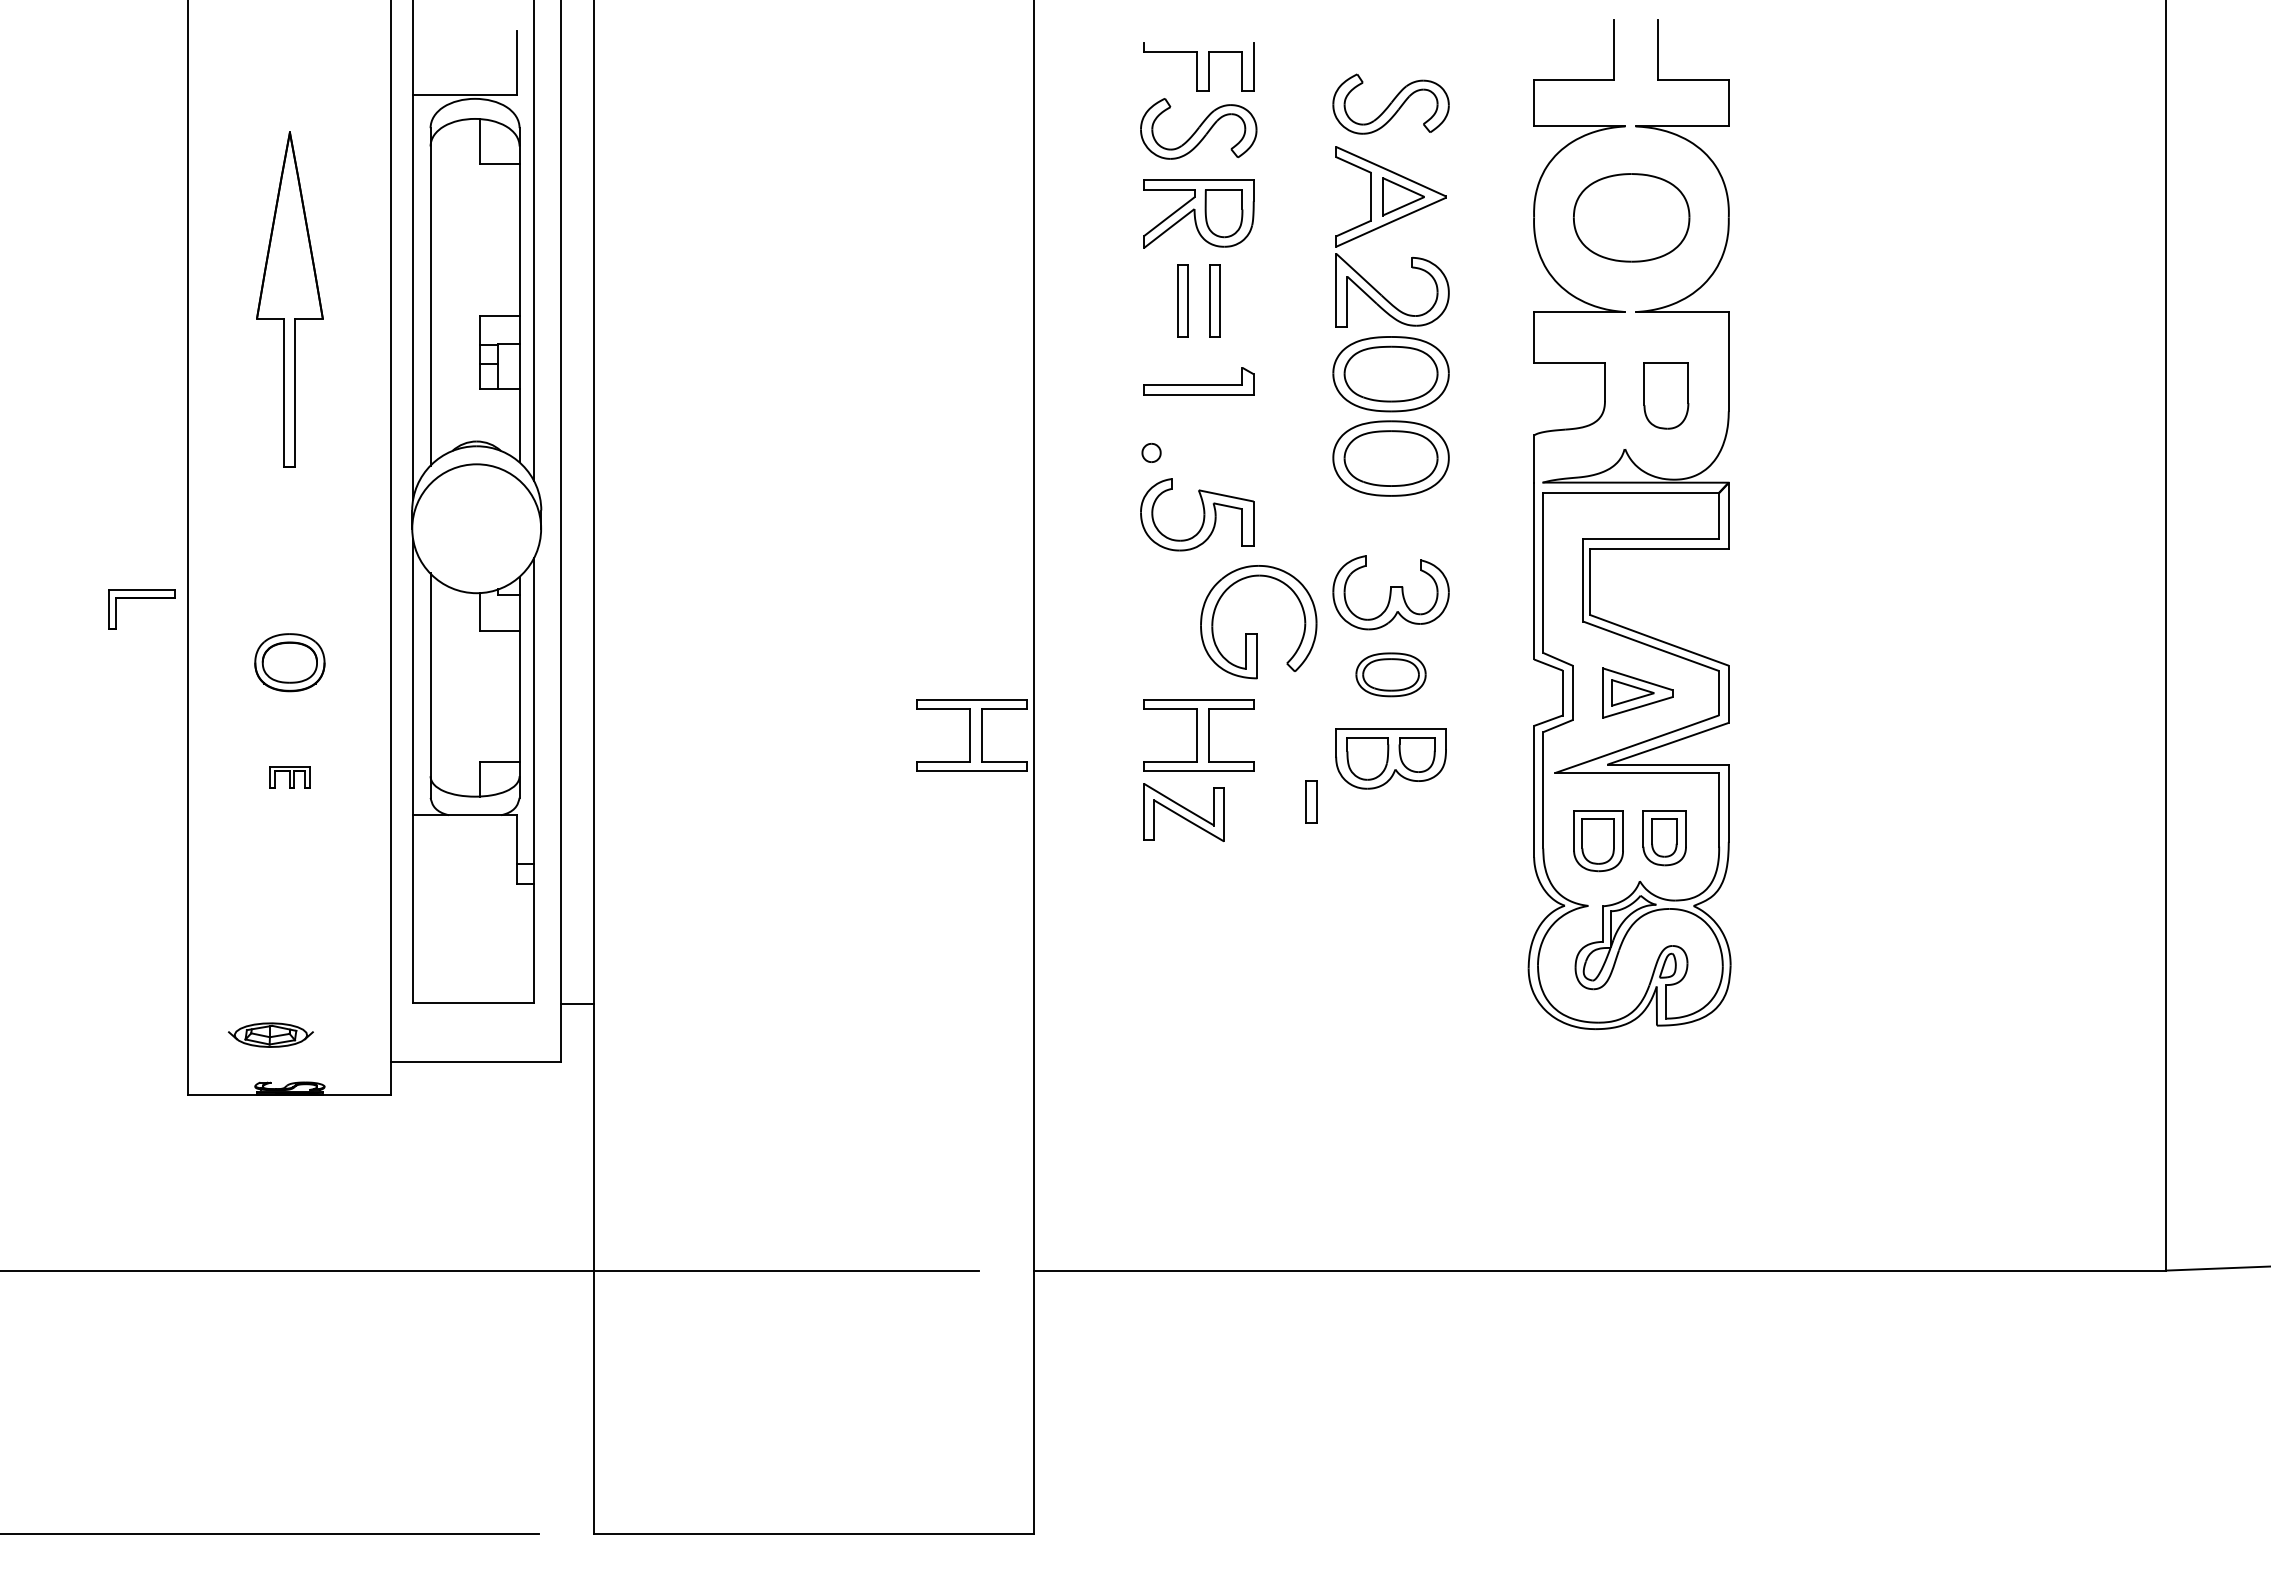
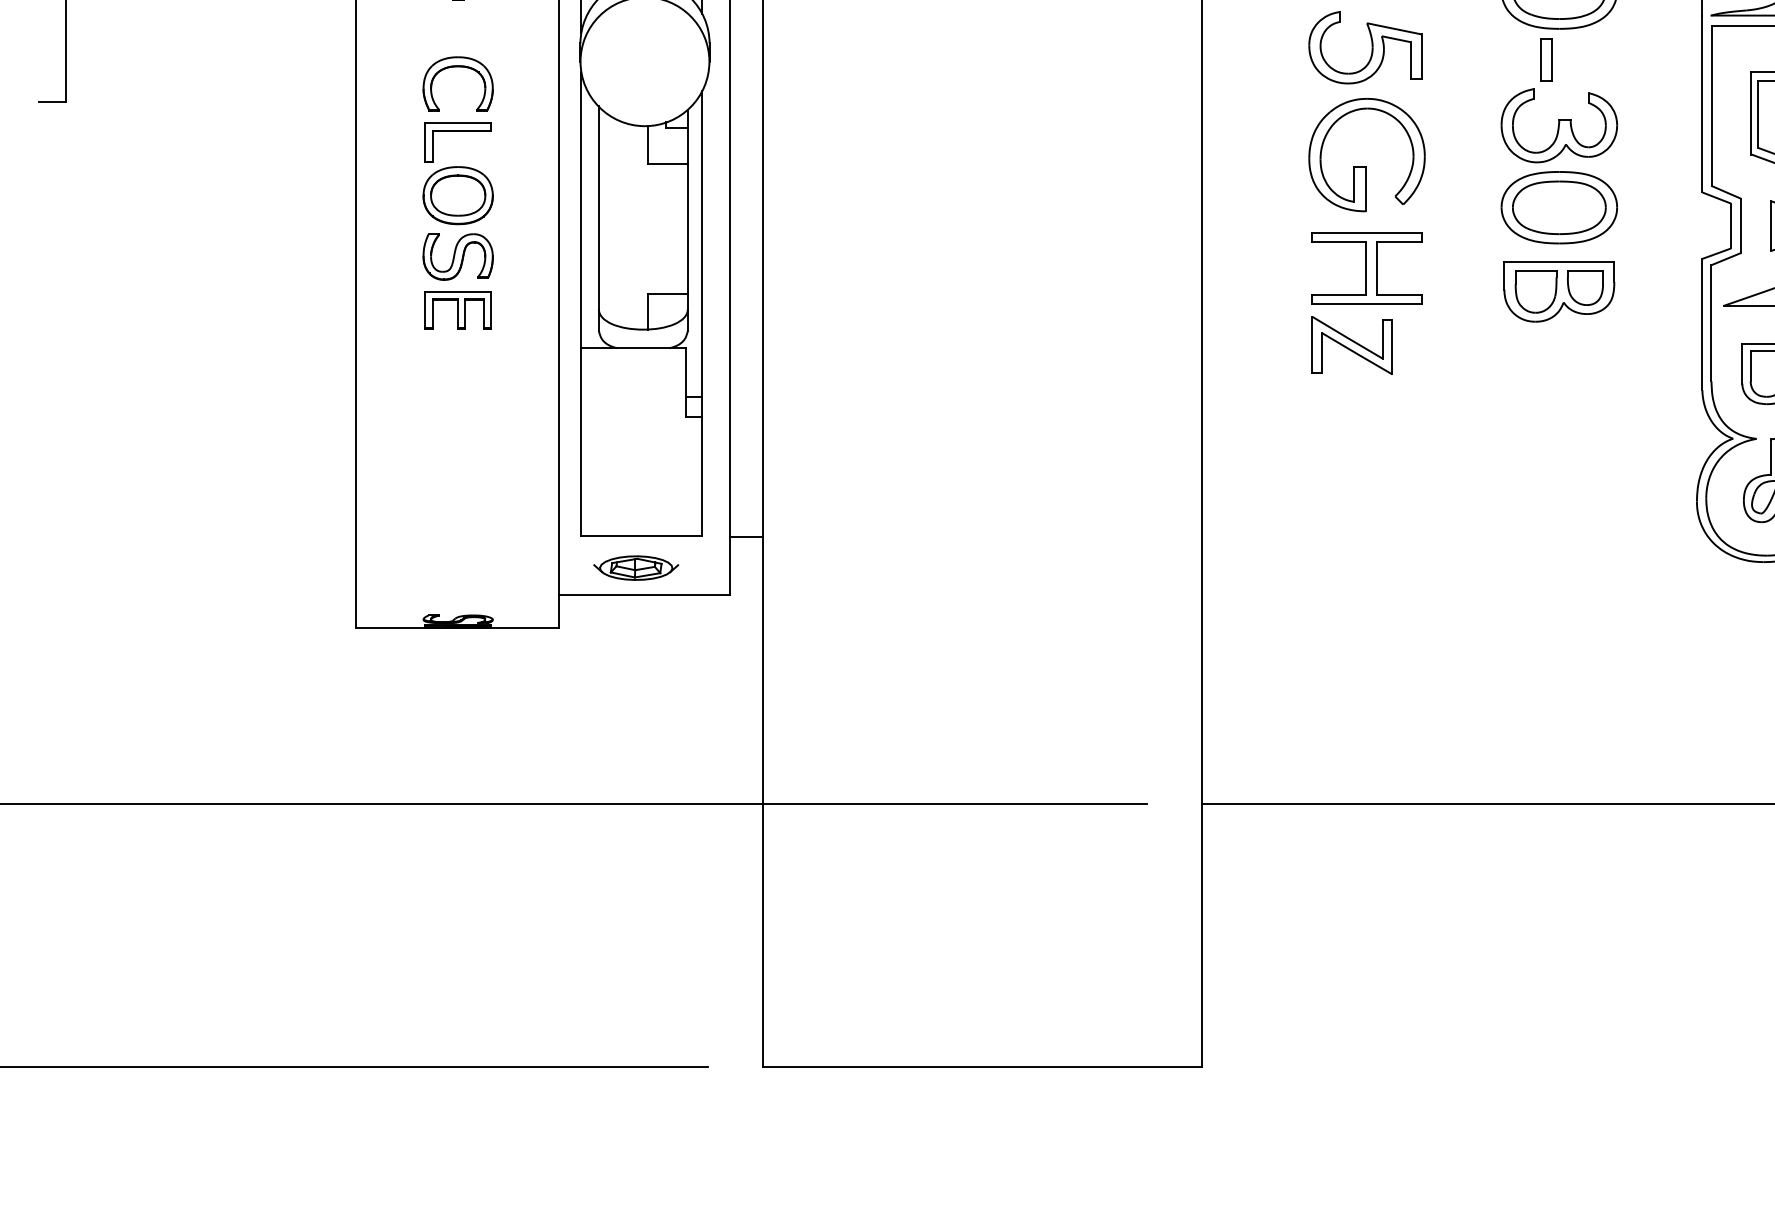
part: (289, 534) -> (457, 67), added
part: (141, 598) -> (457, 131), moved
part: (1257, 633) -> (1365, 166), moved
part: (1390, 674) -> (1558, 207), size x1.67
part: (289, 723) -> (457, 256), added
part: (971, 735) -> (1139, 268), removed
part: (289, 777) -> (457, 310), size x1.67
part: (1311, 801) -> (1546, 59), moved
part: (270, 1034) -> (635, 567), moved

